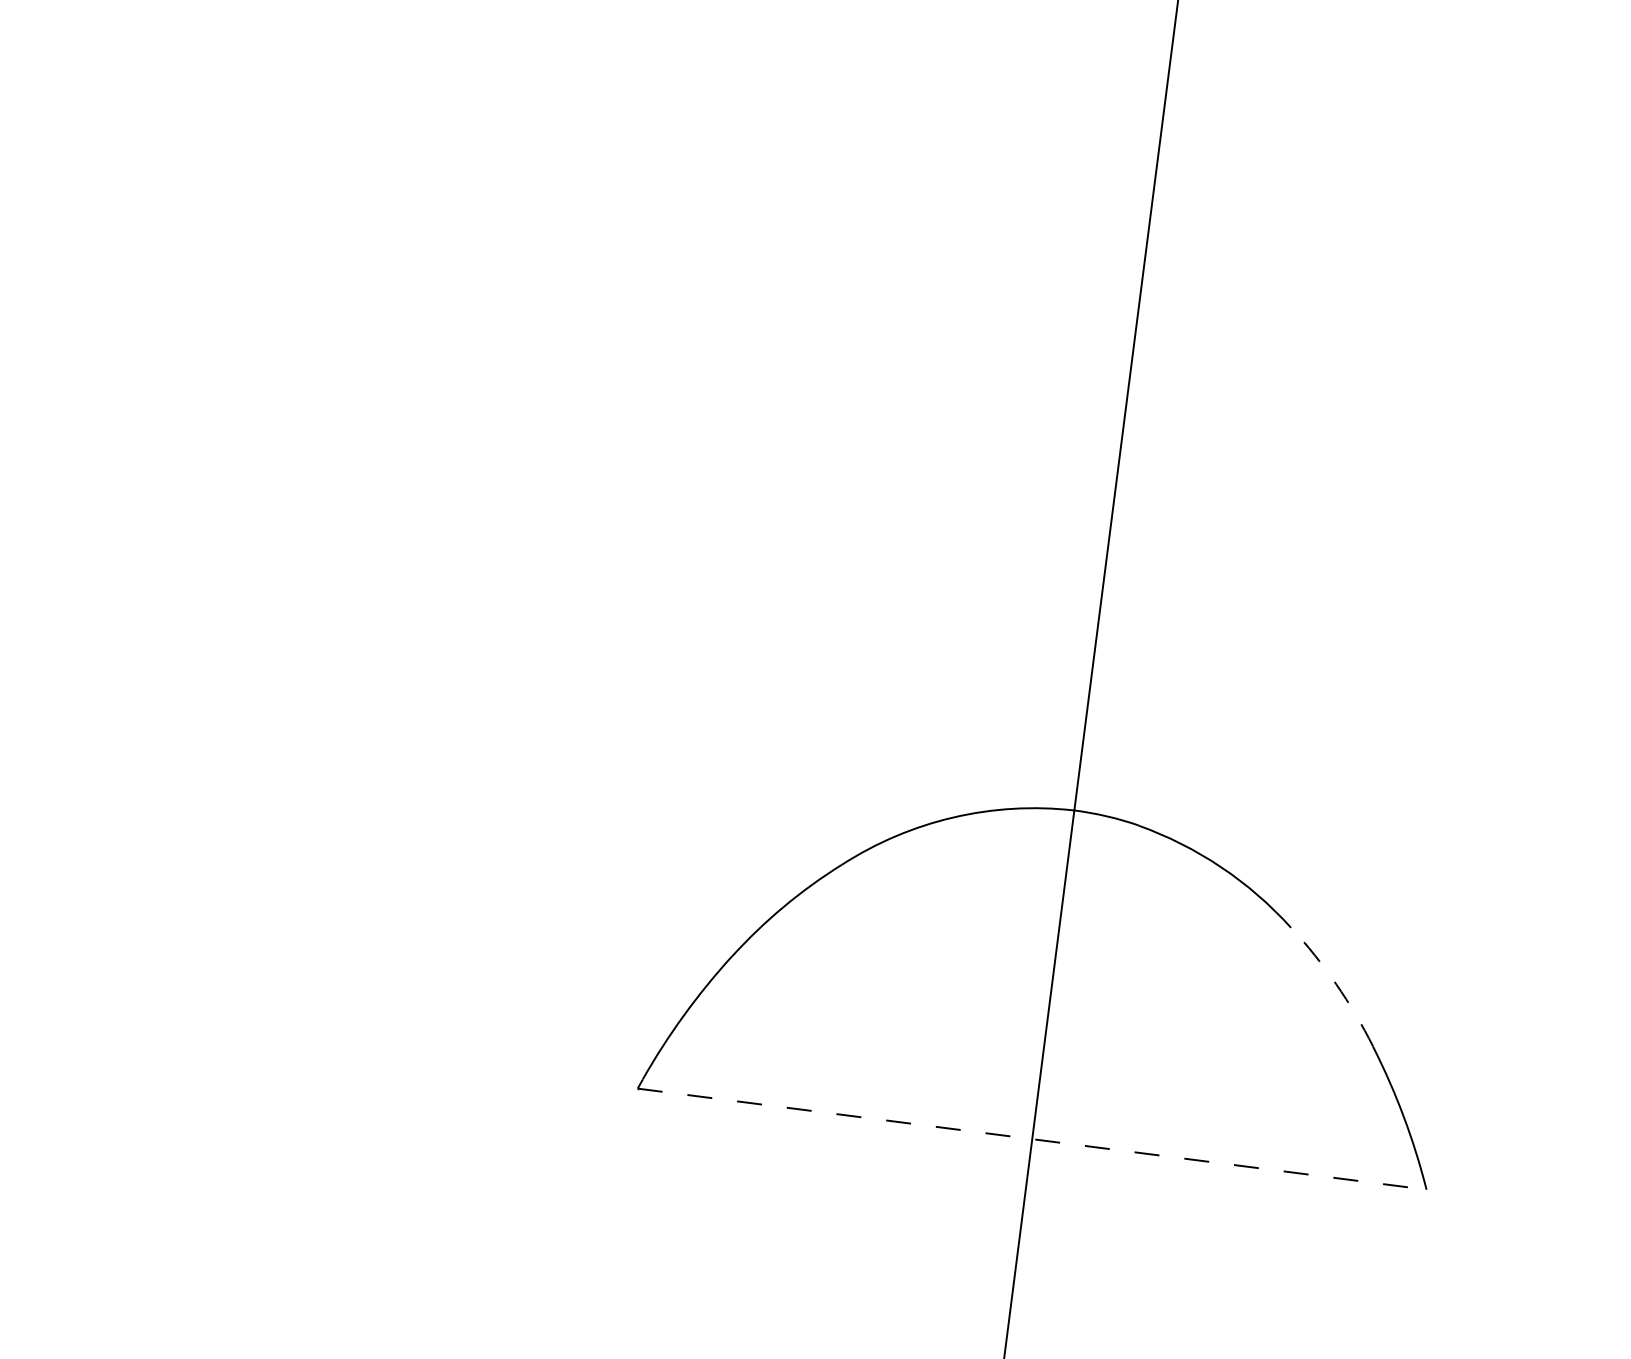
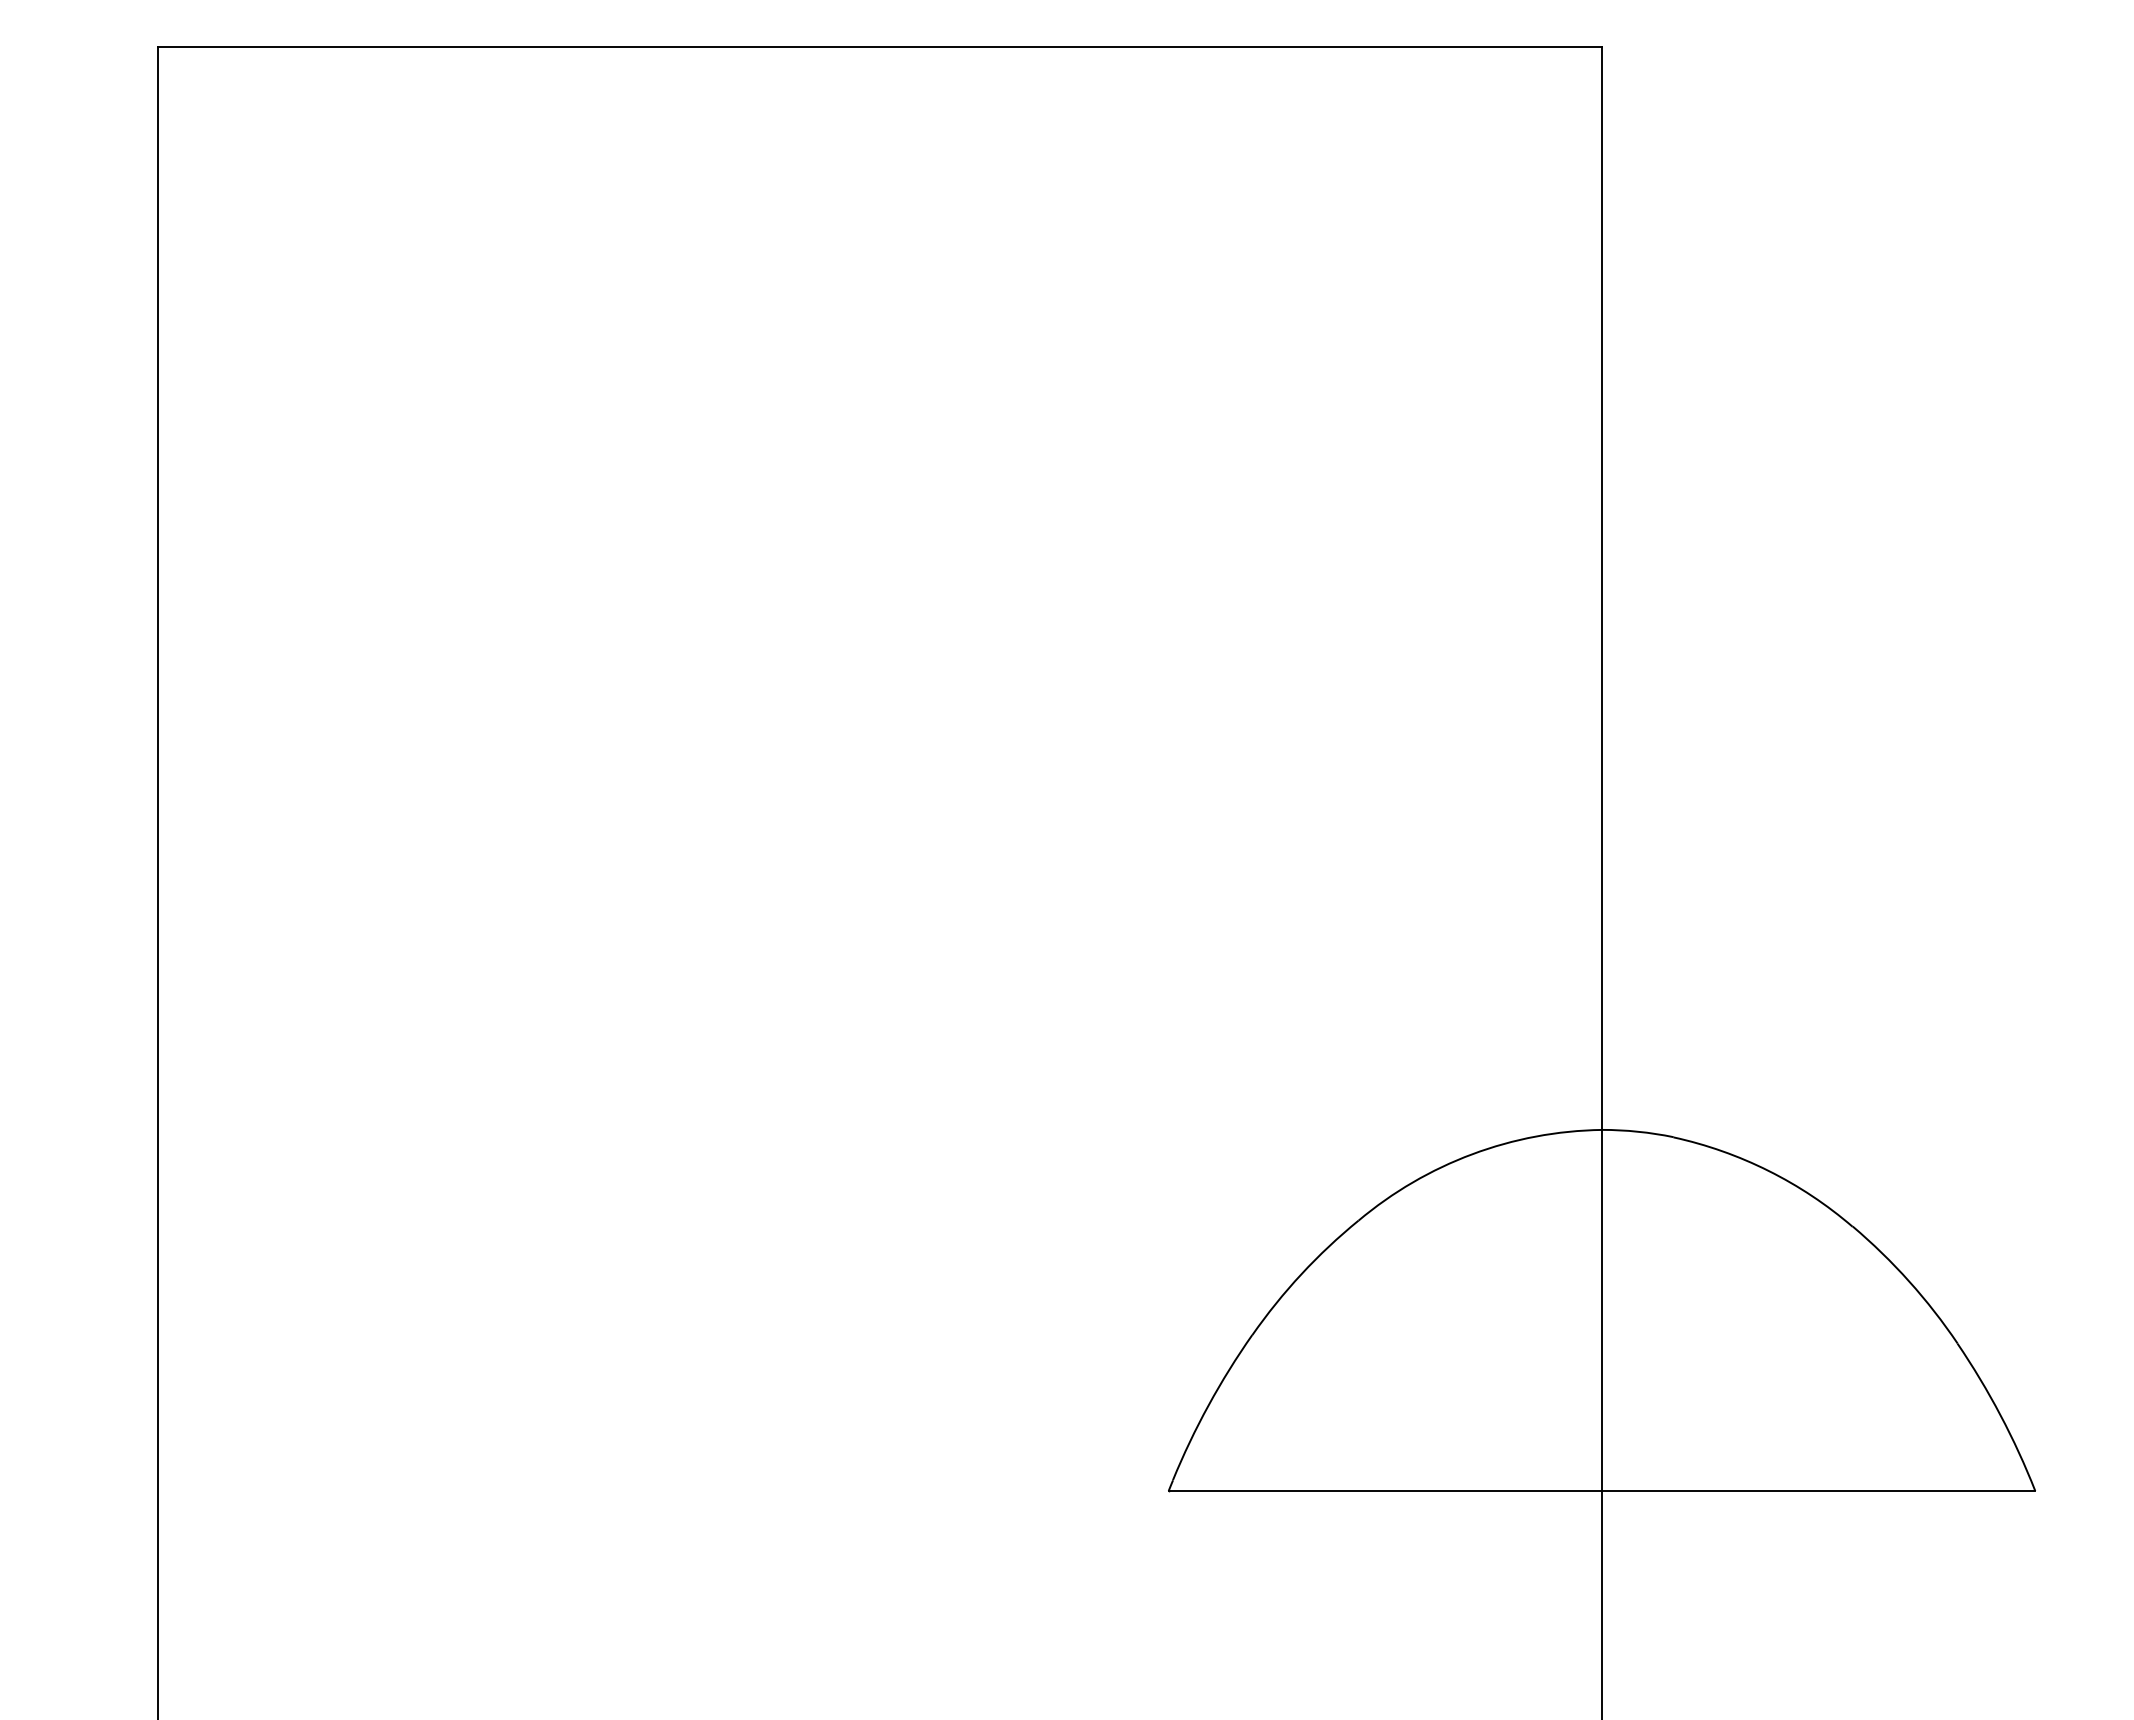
arc: (1336, 984) -> (1909, 1281), dashed -> solid
line: (1032, 1139) -> (1602, 1491), dashed -> solid

